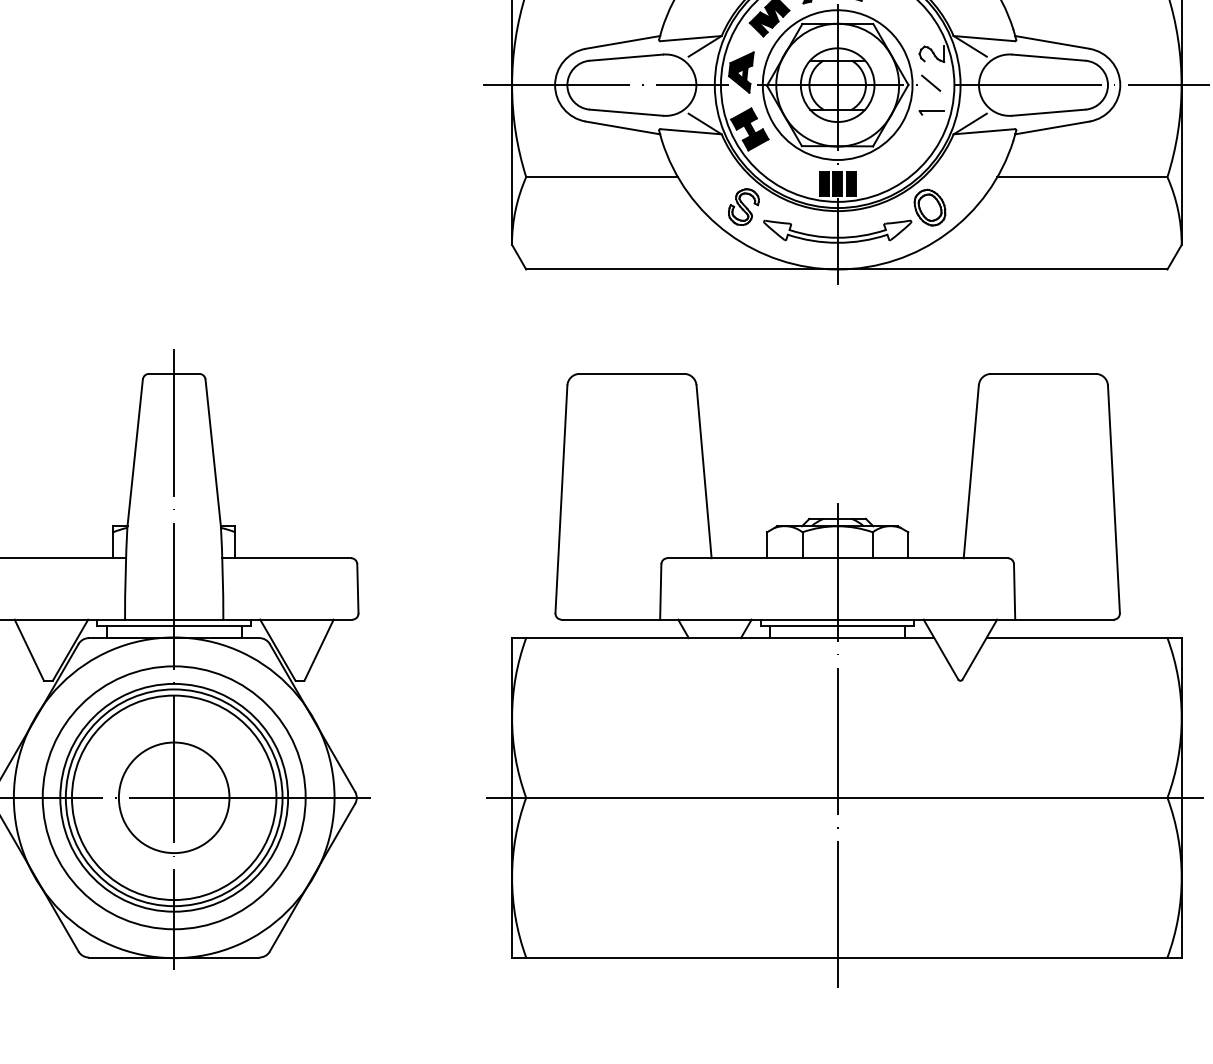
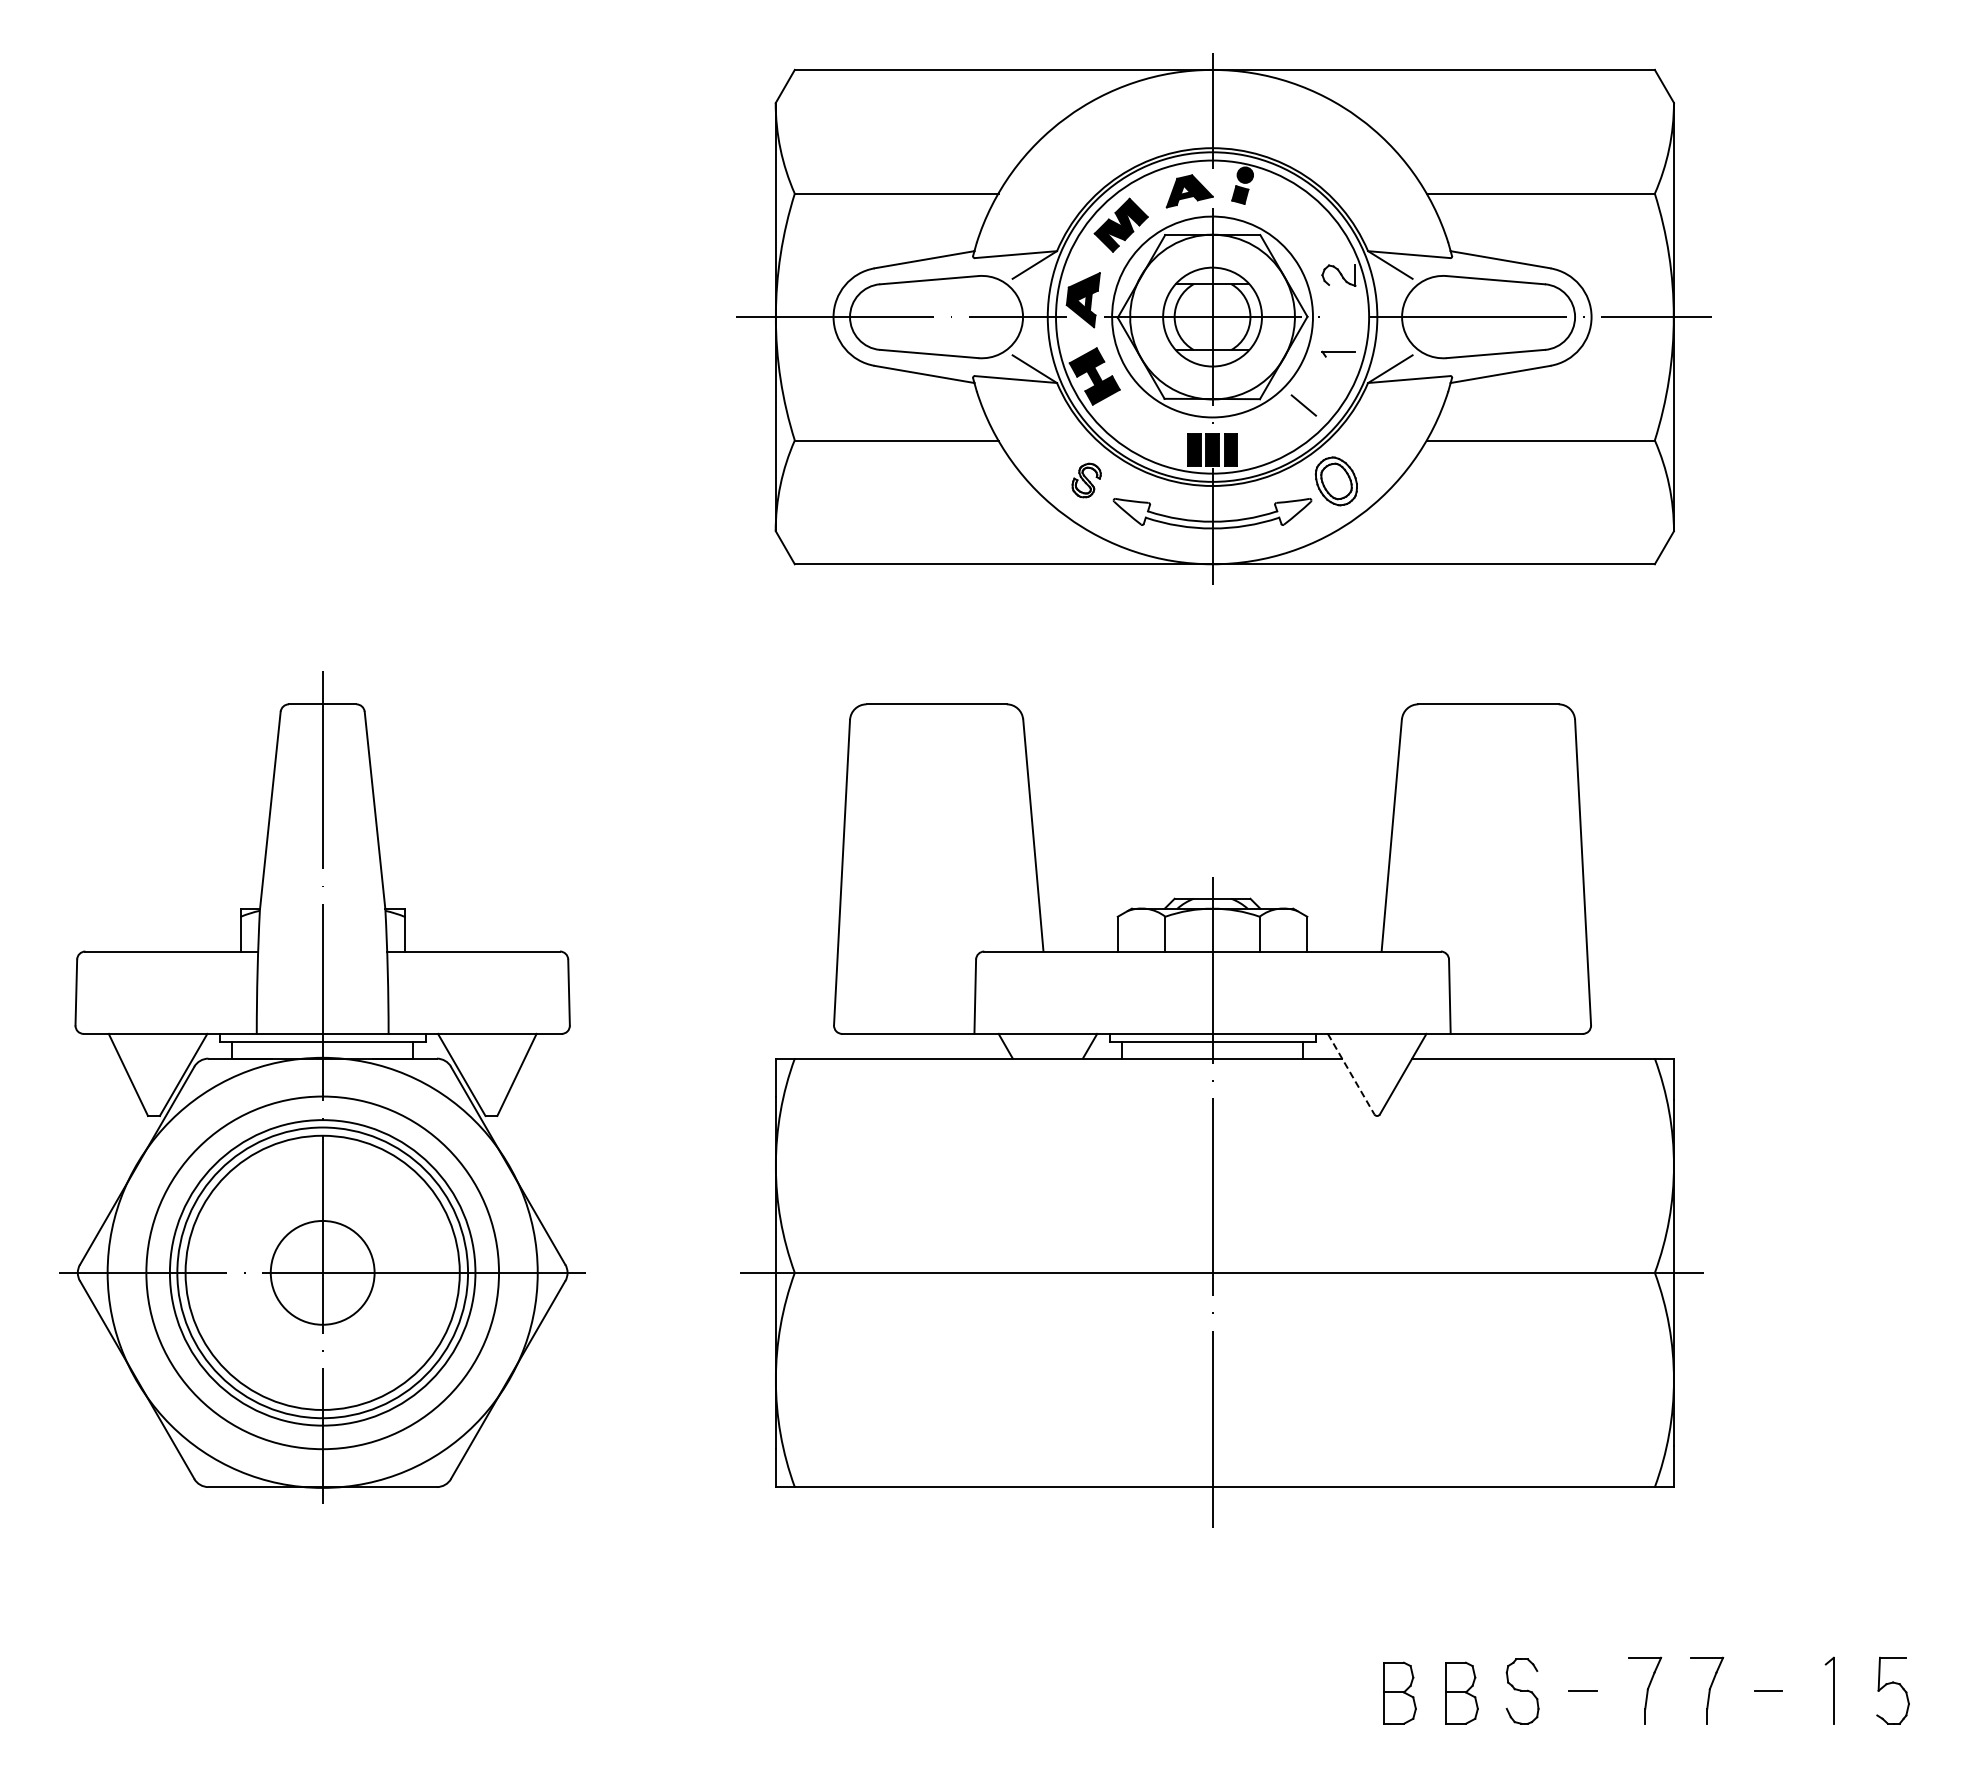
line: (930, 83) -> (1303, 405), moved
part: (743, 207) -> (1086, 480), size x0.7
line: (941, 649) -> (1351, 1074), solid -> dashed
circle: (174, 797) -> (322, 1272), size x0.7

